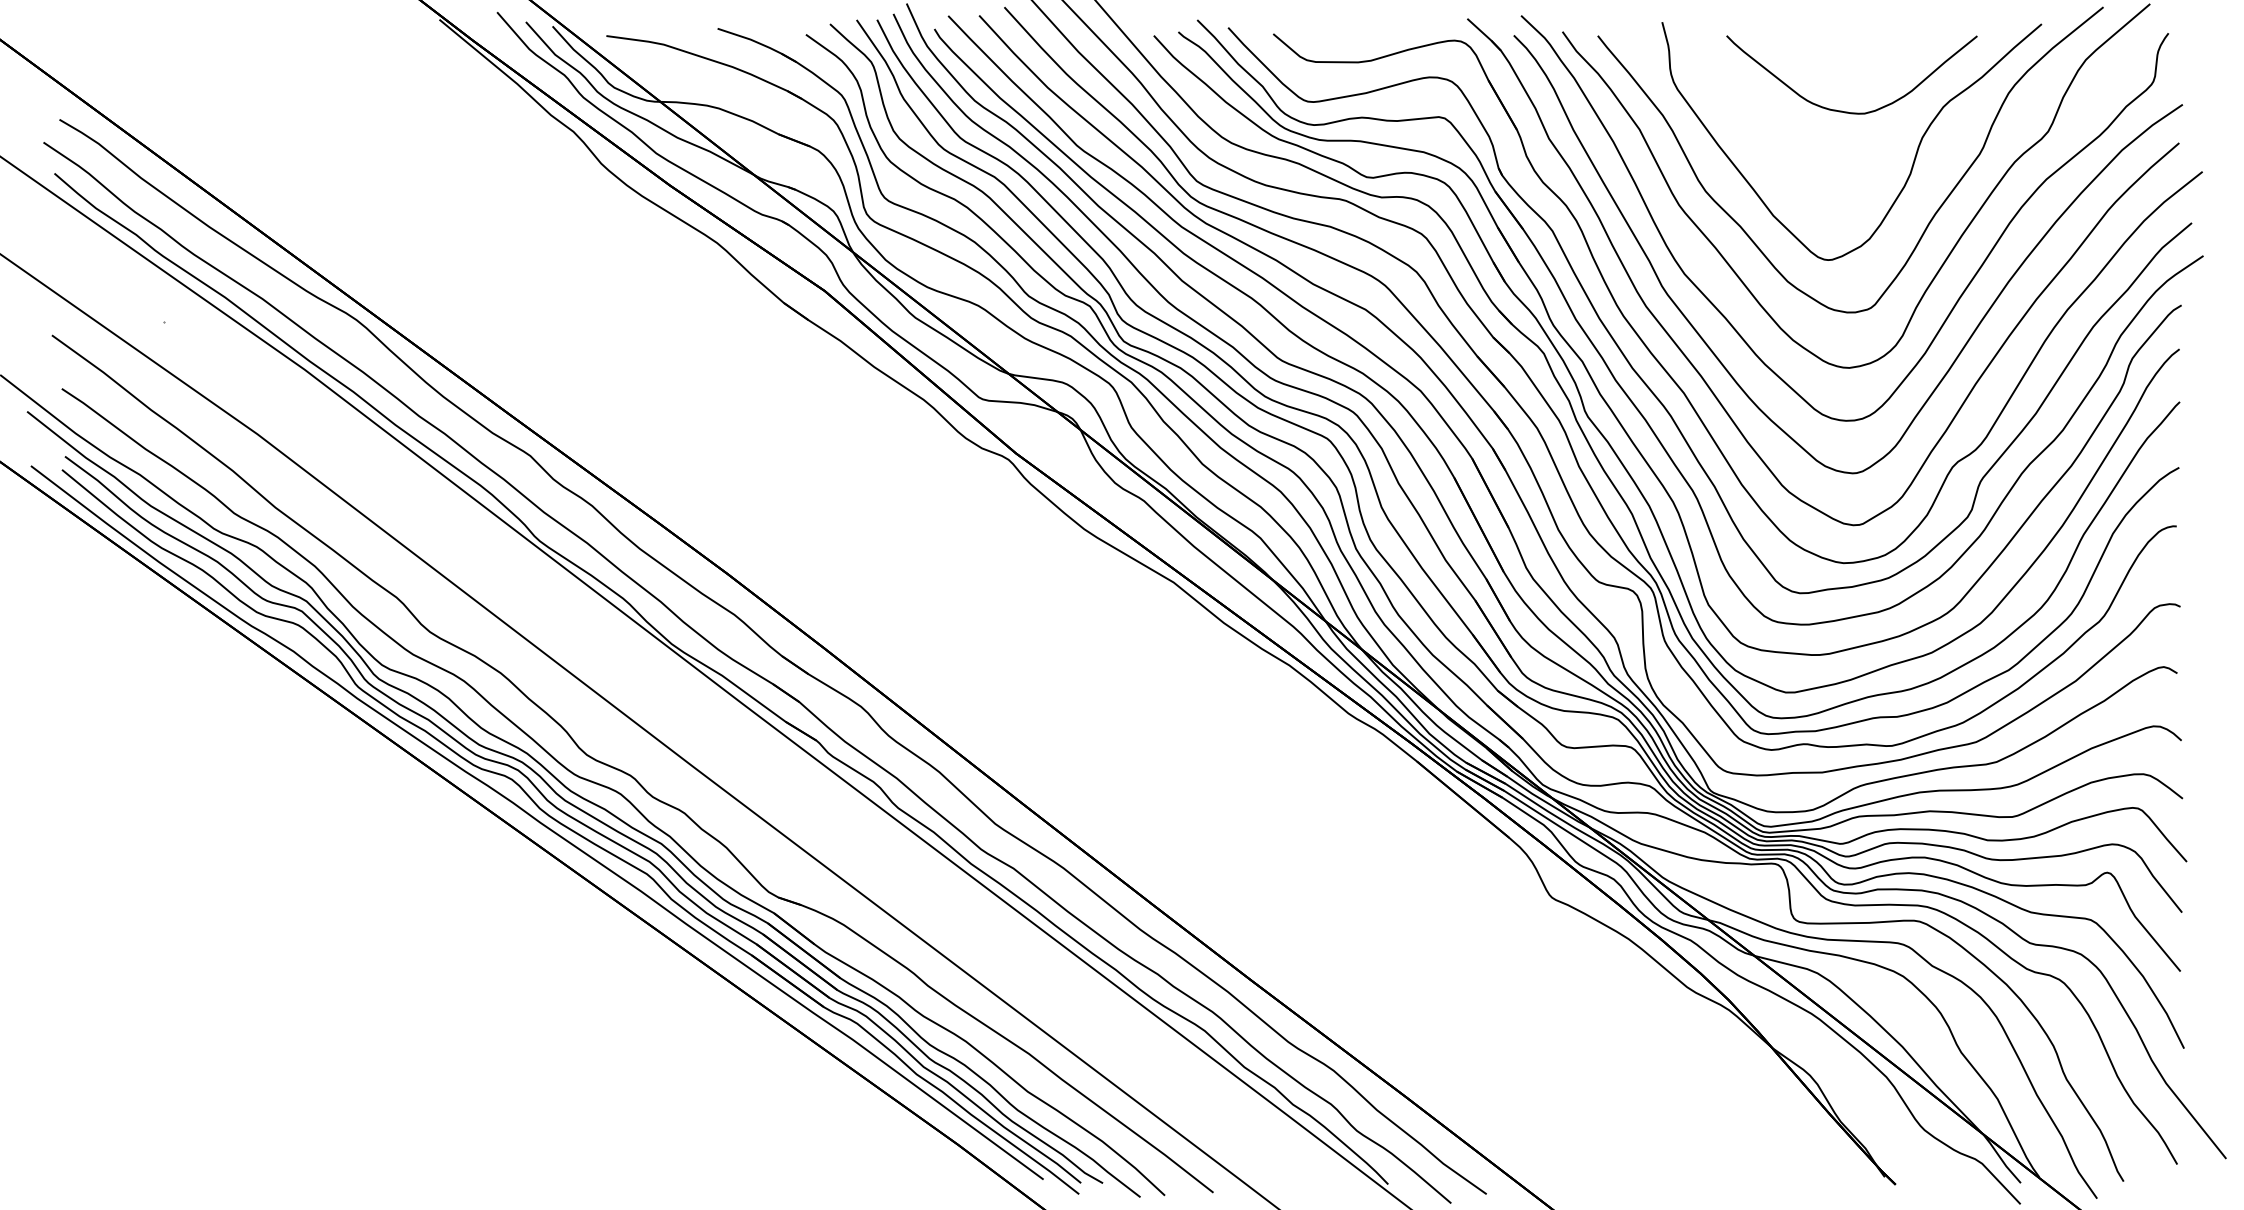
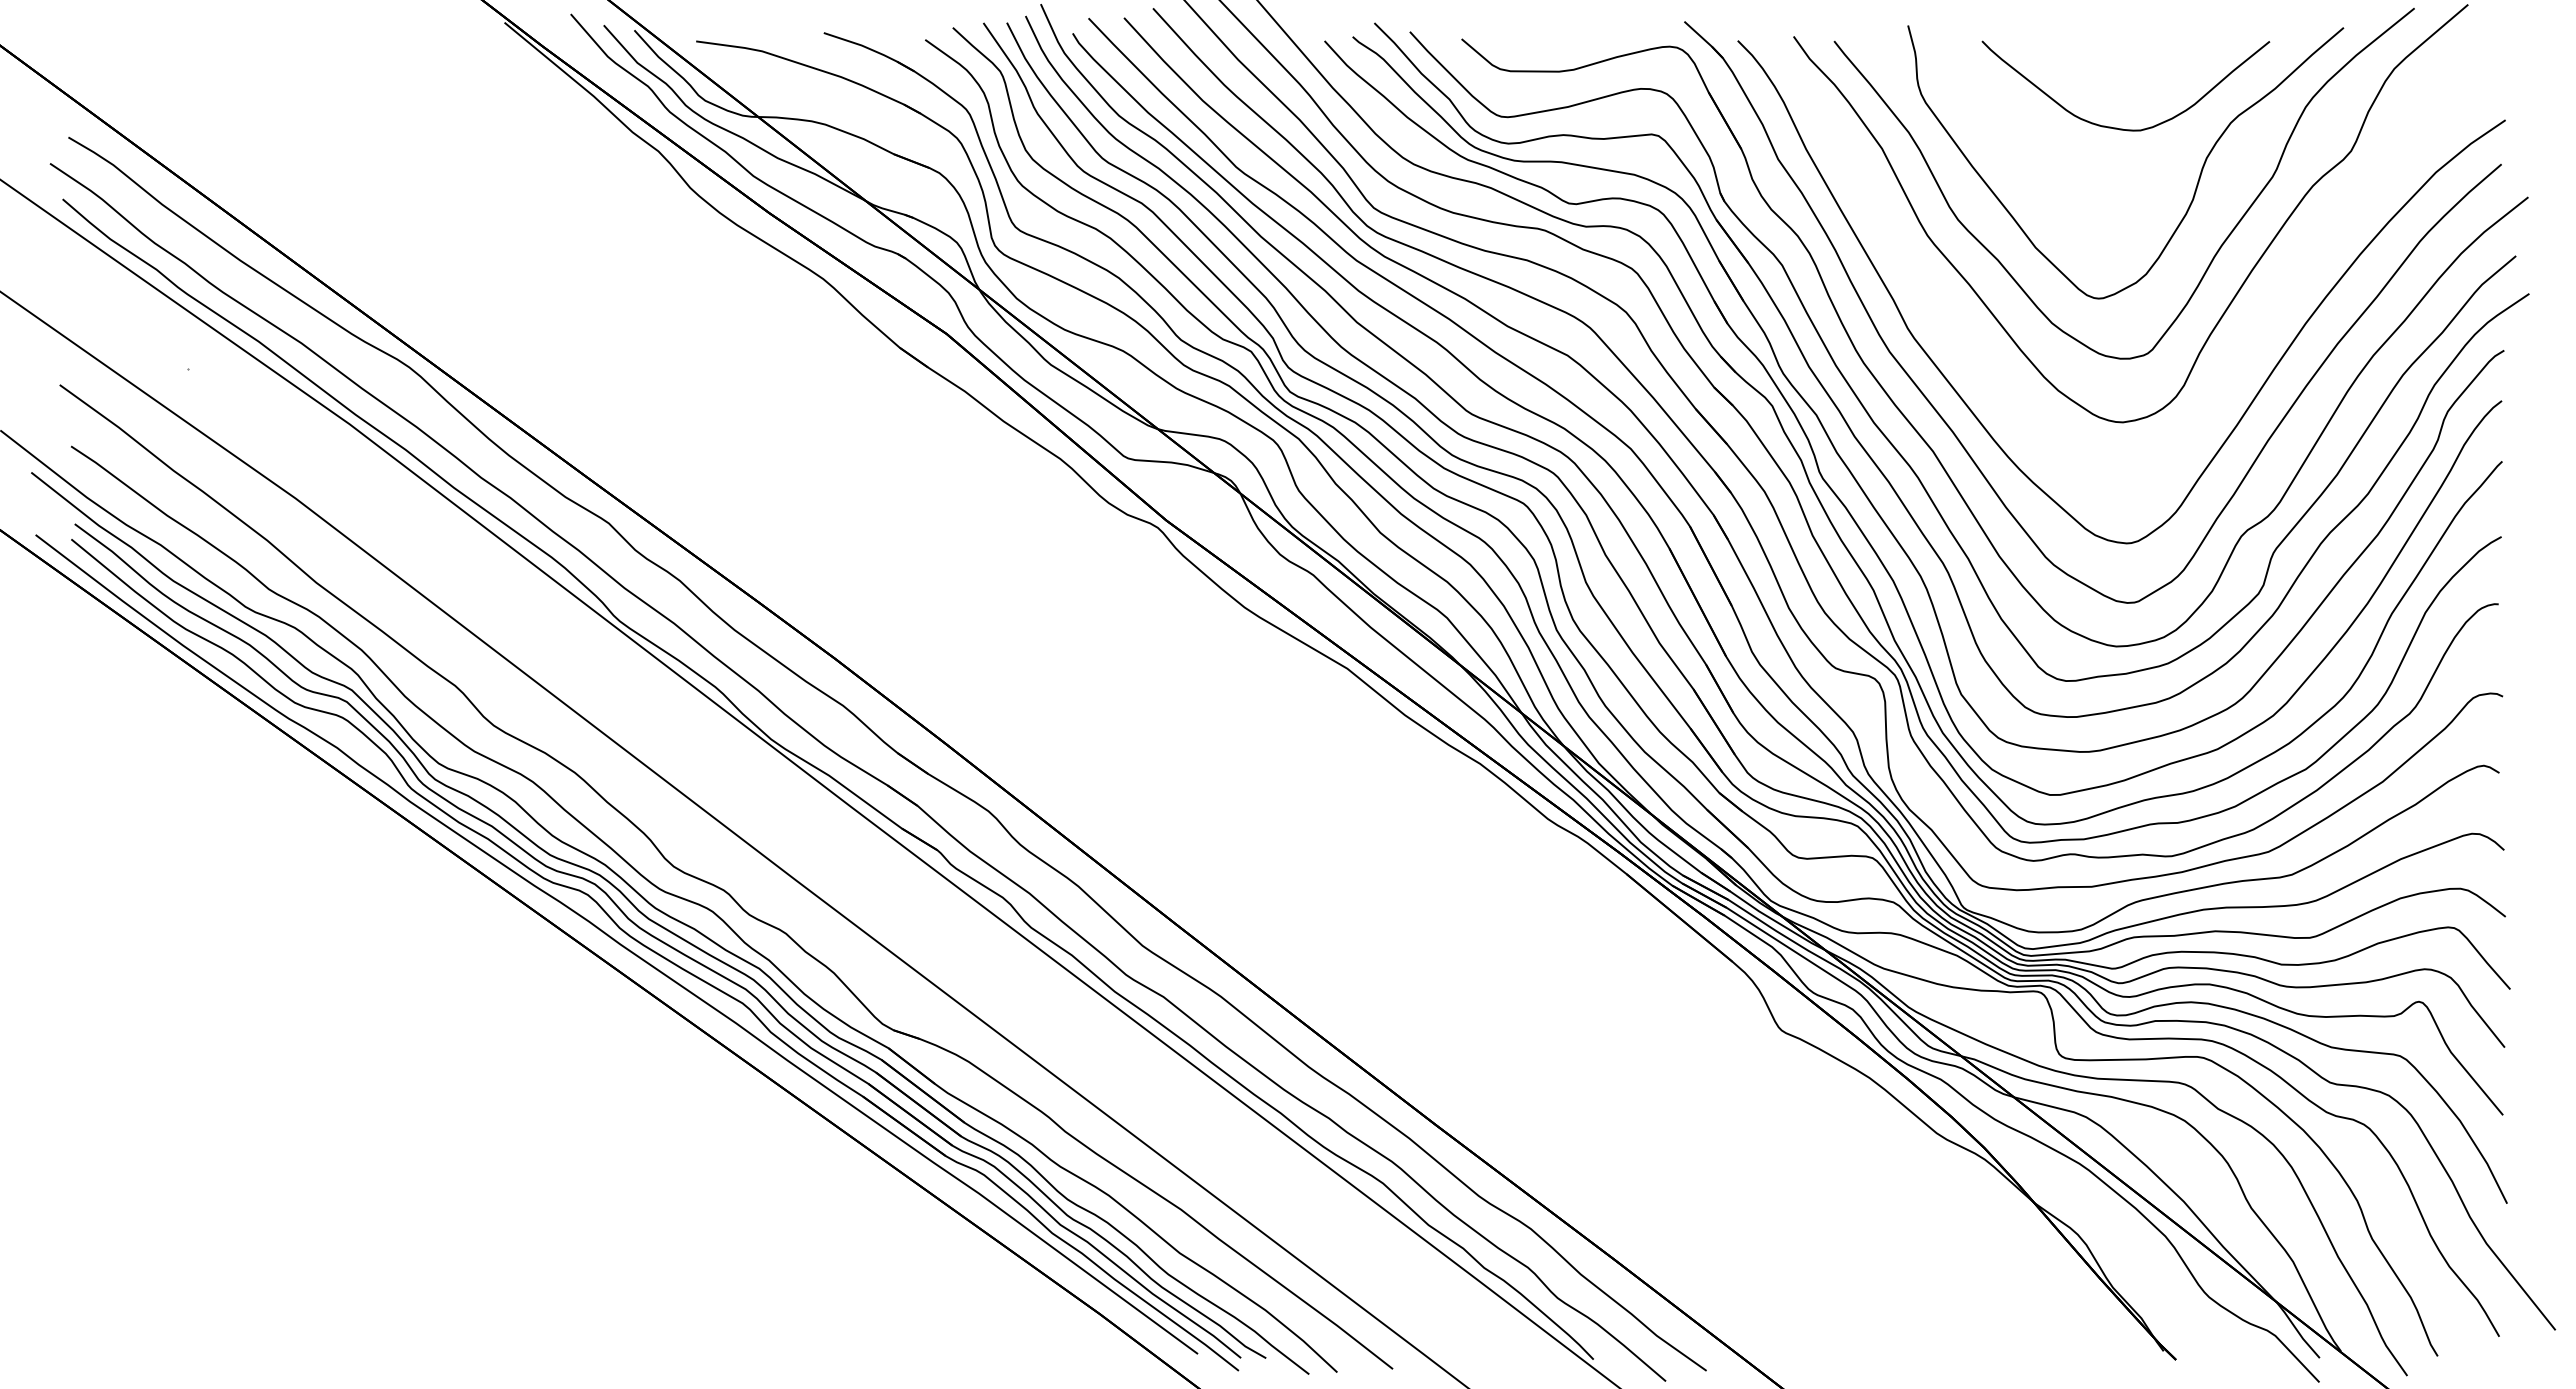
curve: (1959, 296) -> (2249, 340), removed

